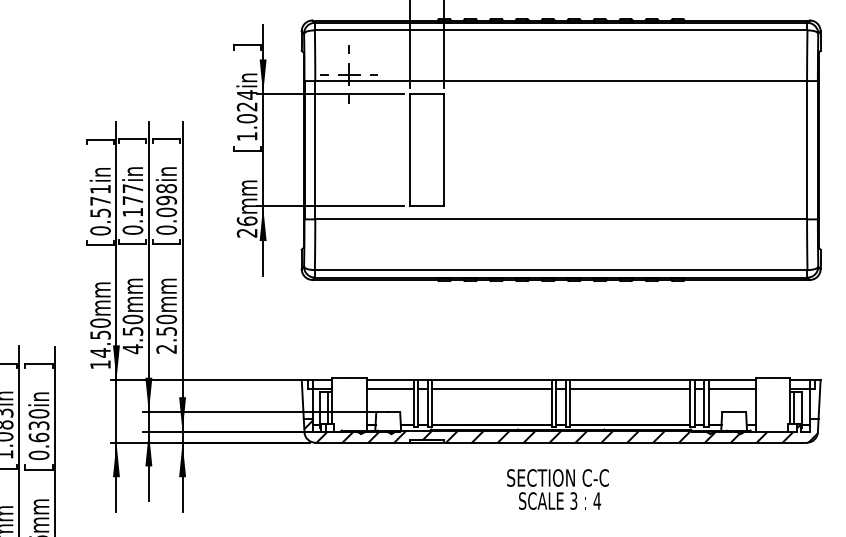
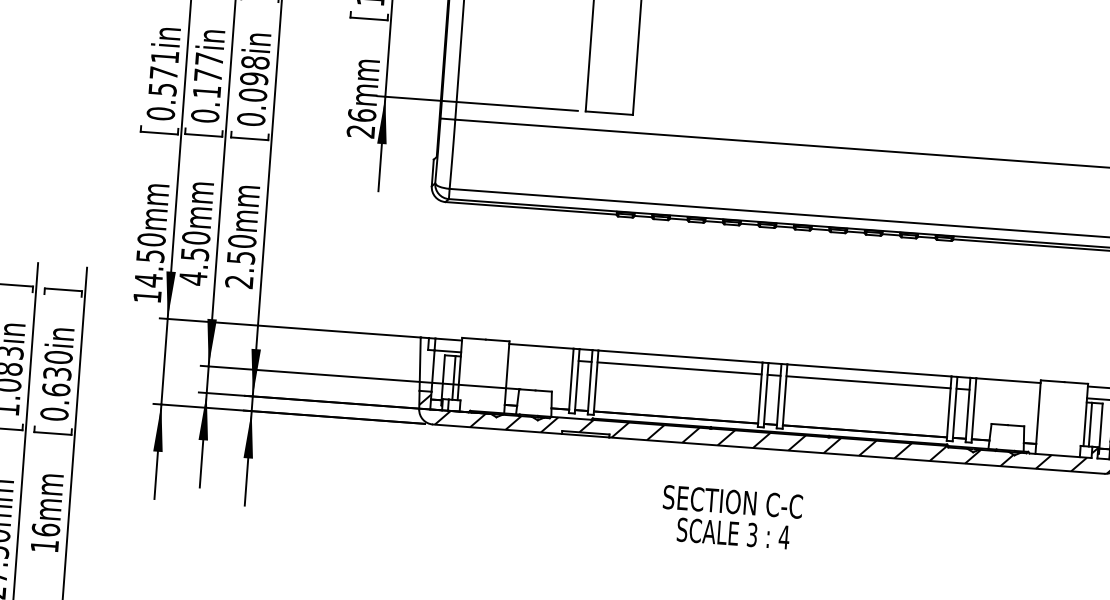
line: (389, 388) -> (539, 358), removed
line: (731, 388) -> (1006, 392), removed
text: (557, 489) -> (731, 517), moved

